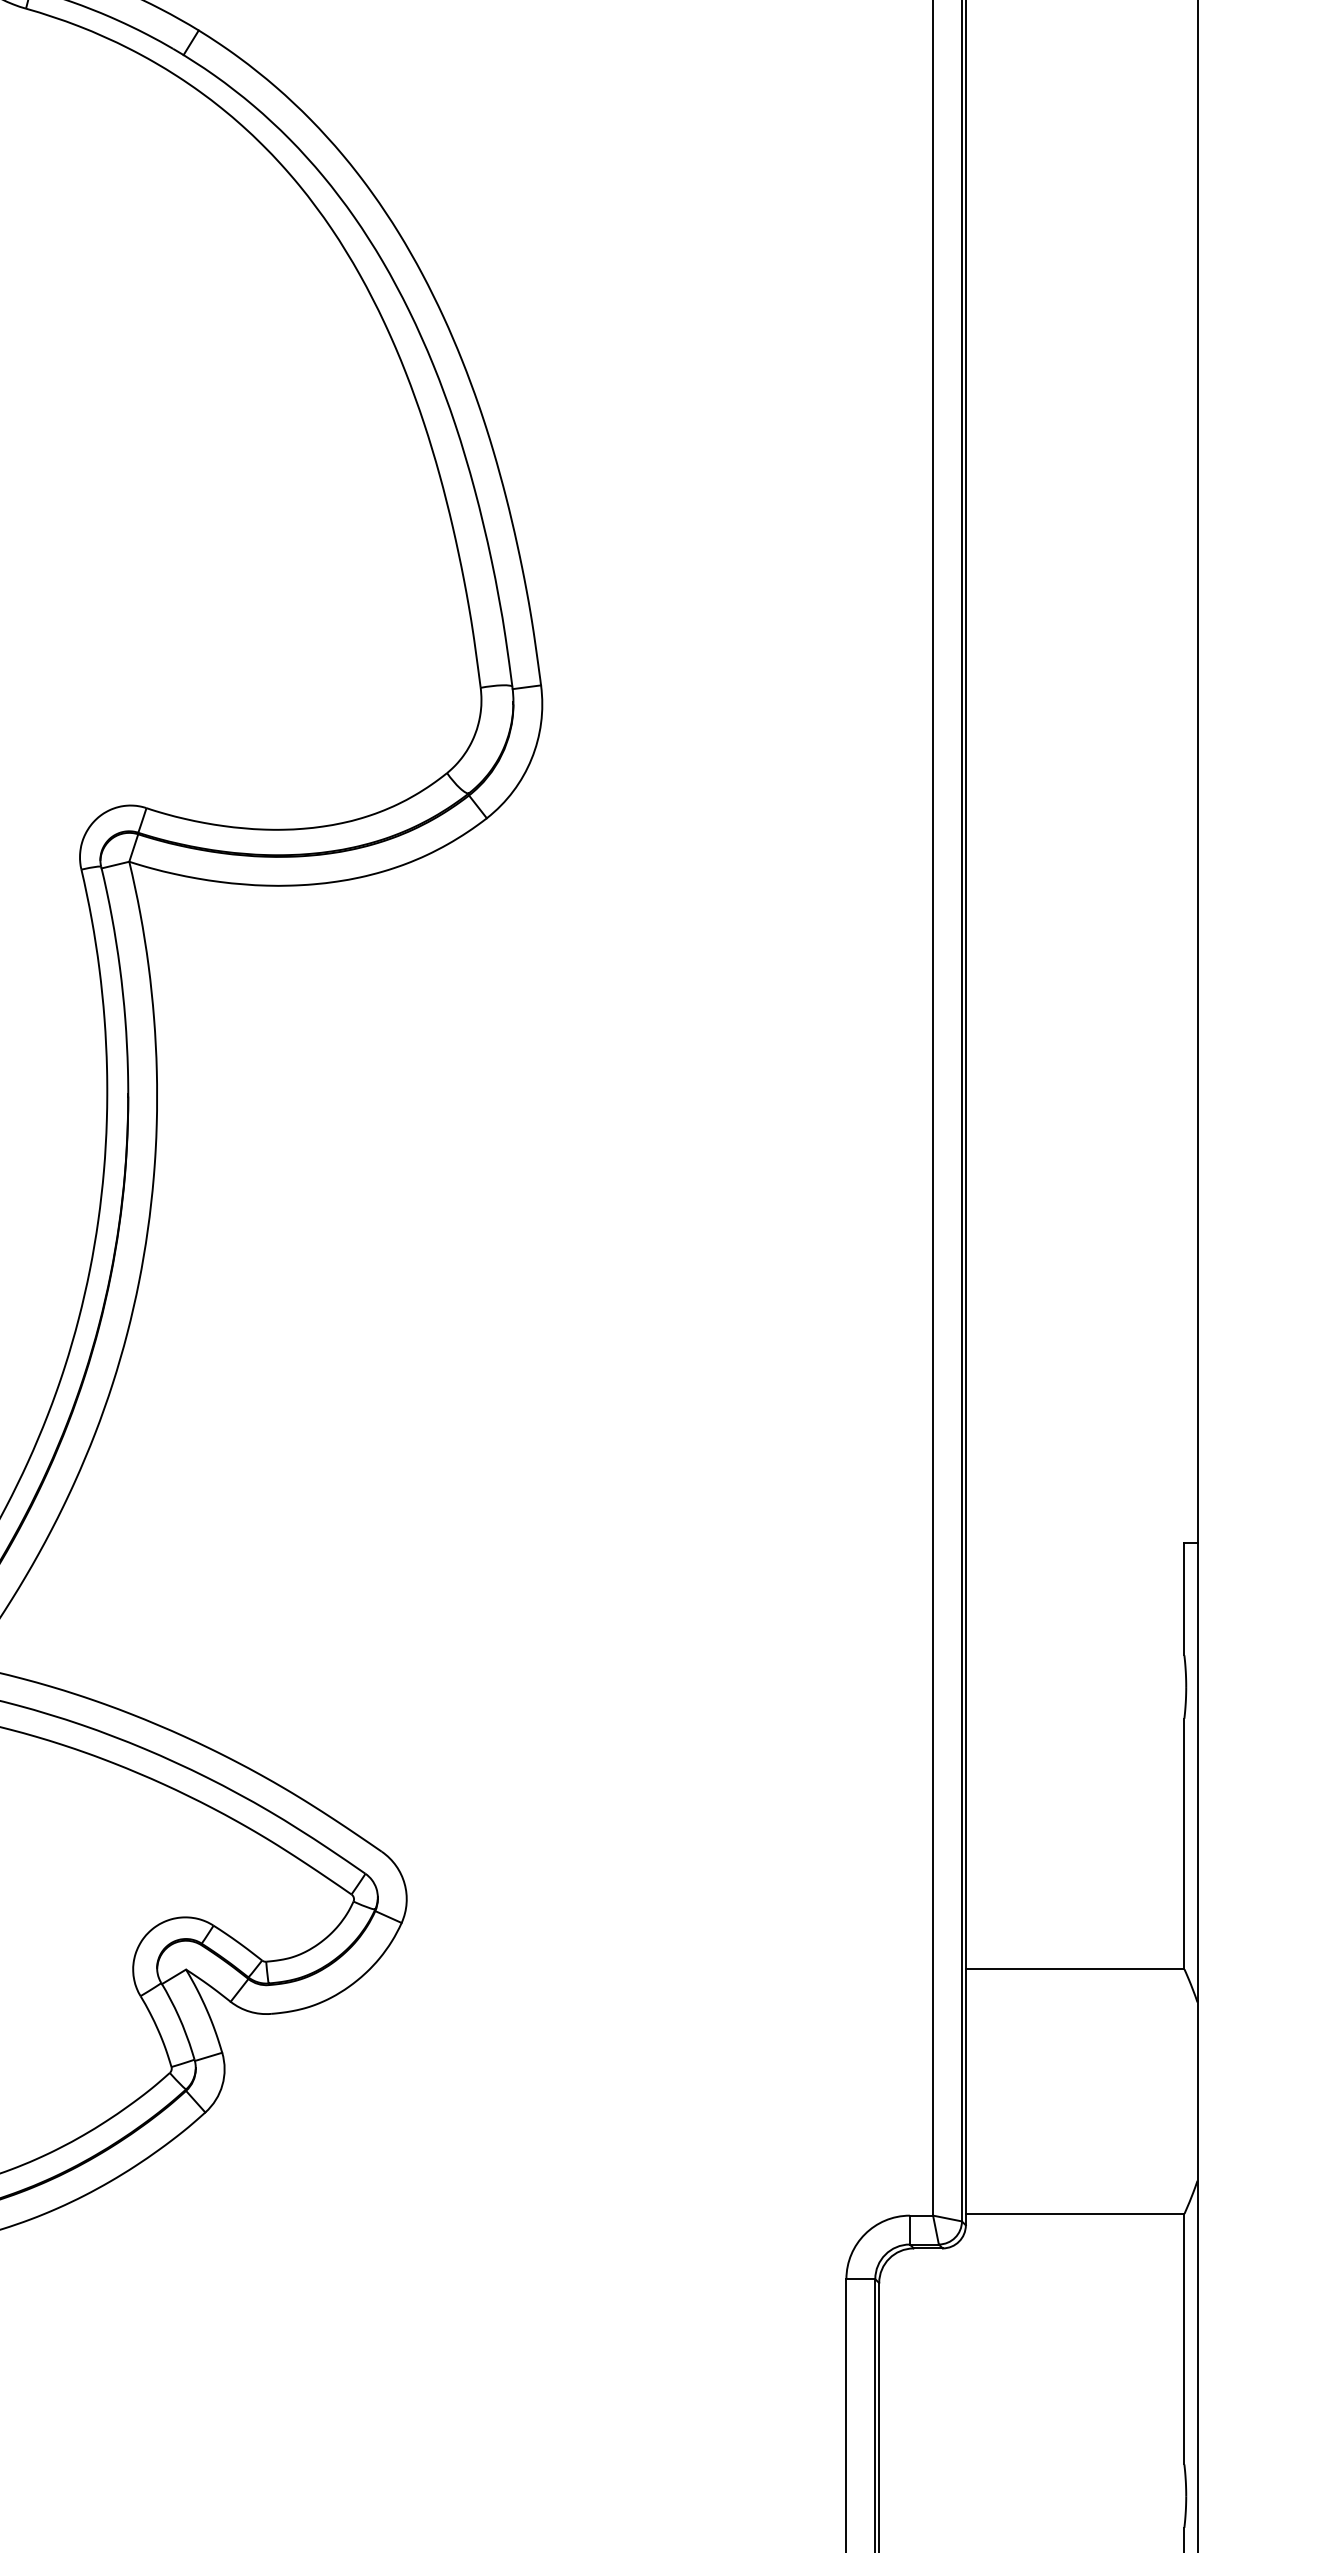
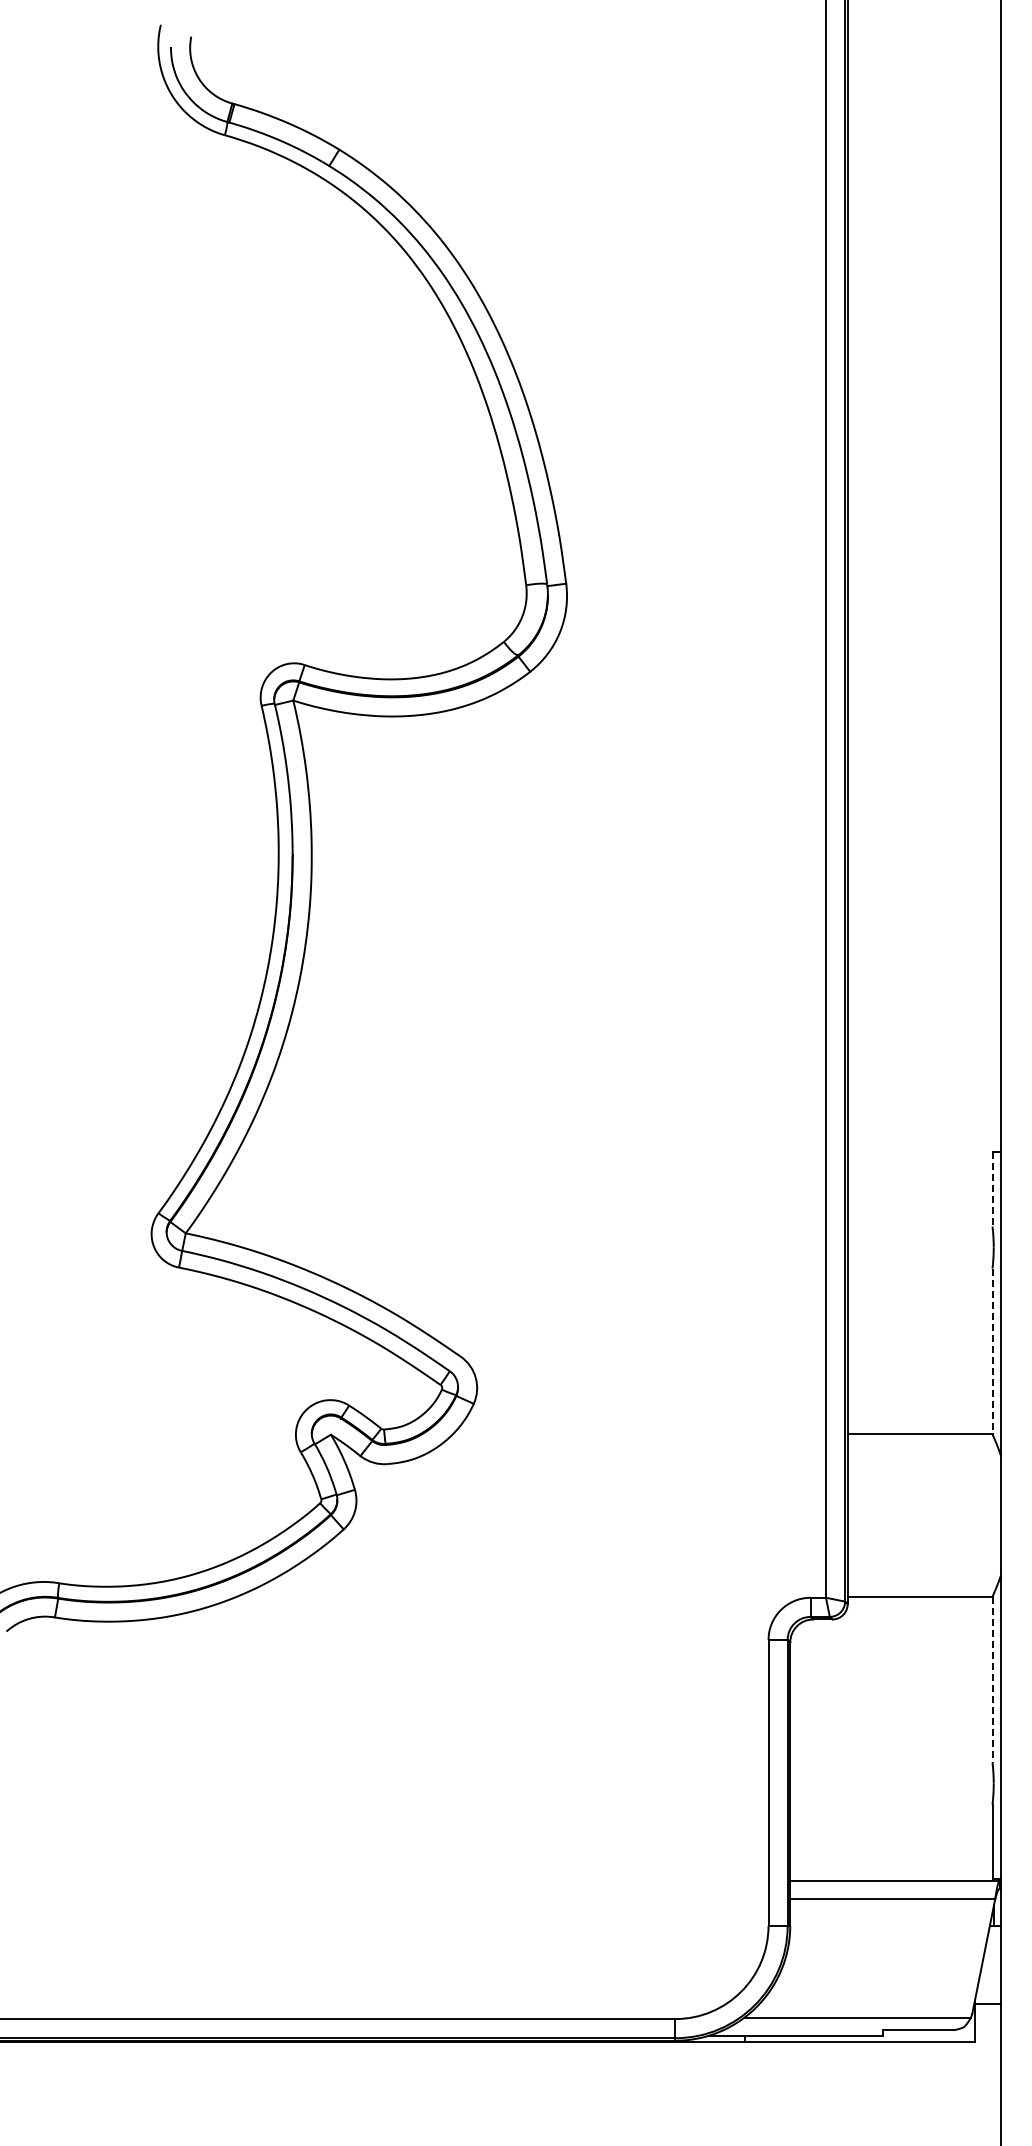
line: (1184, 1599) -> (992, 1189), solid -> dashed
line: (1184, 1844) -> (992, 1351), solid -> dashed
line: (1184, 2338) -> (992, 1679), solid -> dashed

